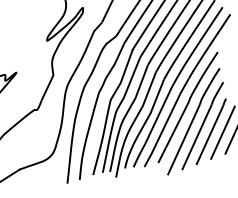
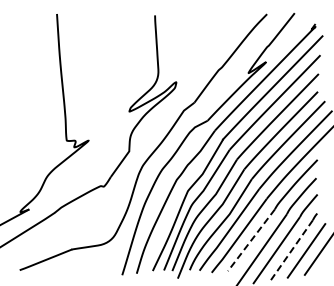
line: (173, 132) -> (251, 240), solid -> dashed
line: (210, 135) -> (291, 251), solid -> dashed

